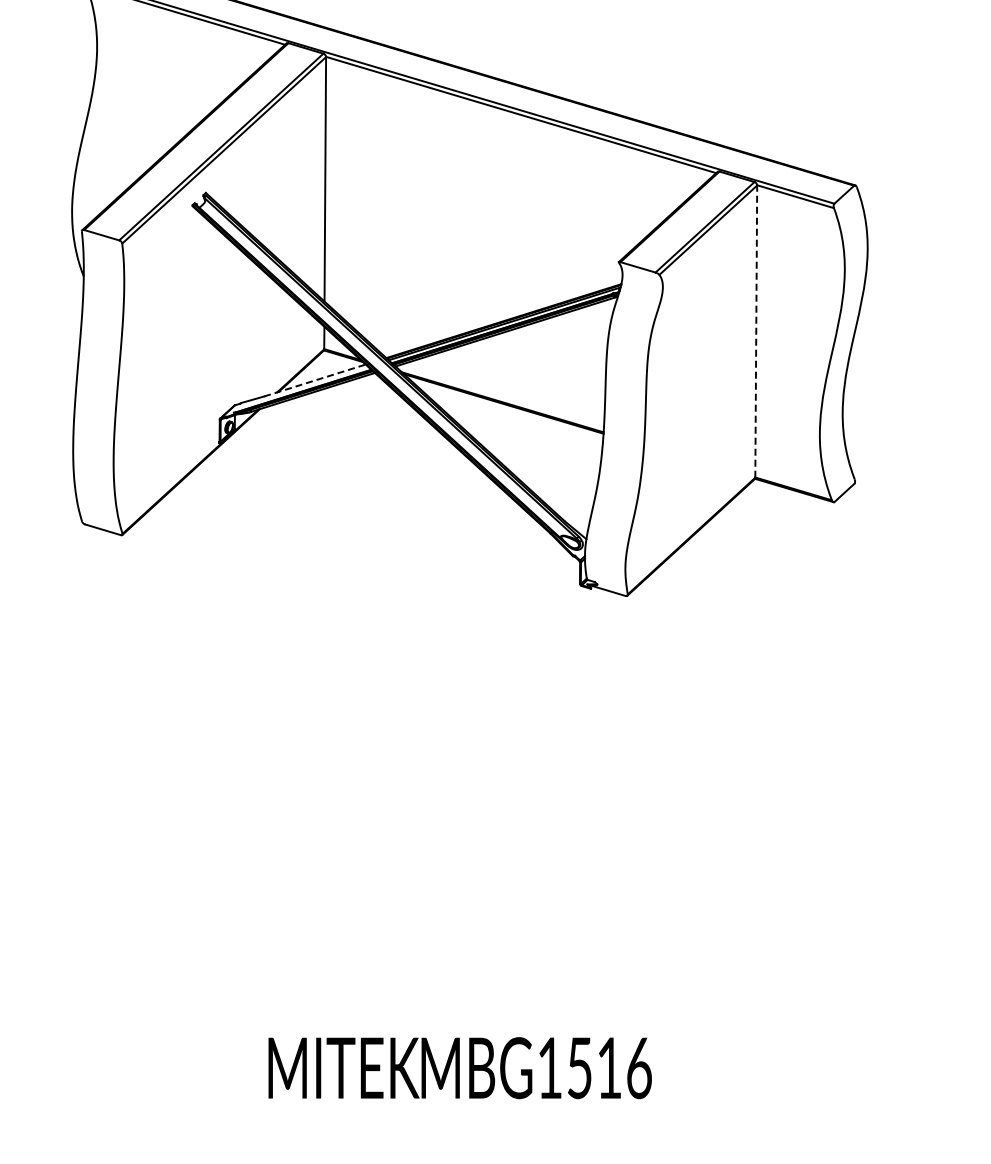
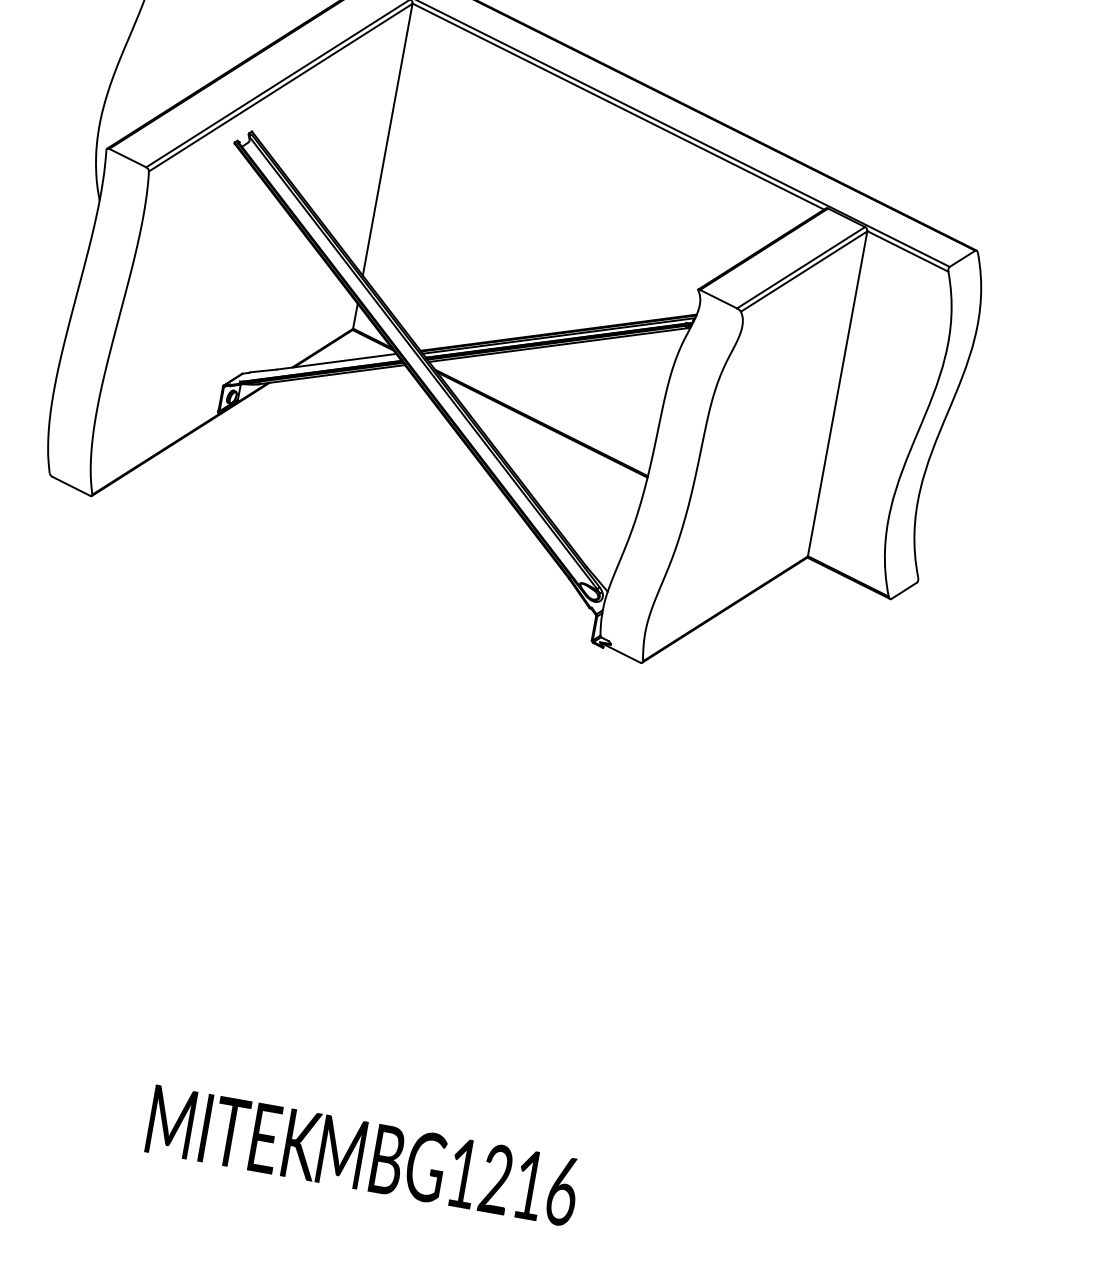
line: (756, 331) -> (837, 393), dashed -> solid
line: (315, 380) -> (337, 361), dashed -> solid
text: (579, 1068) -> (496, 1179), MBG1516 -> MBG1216

